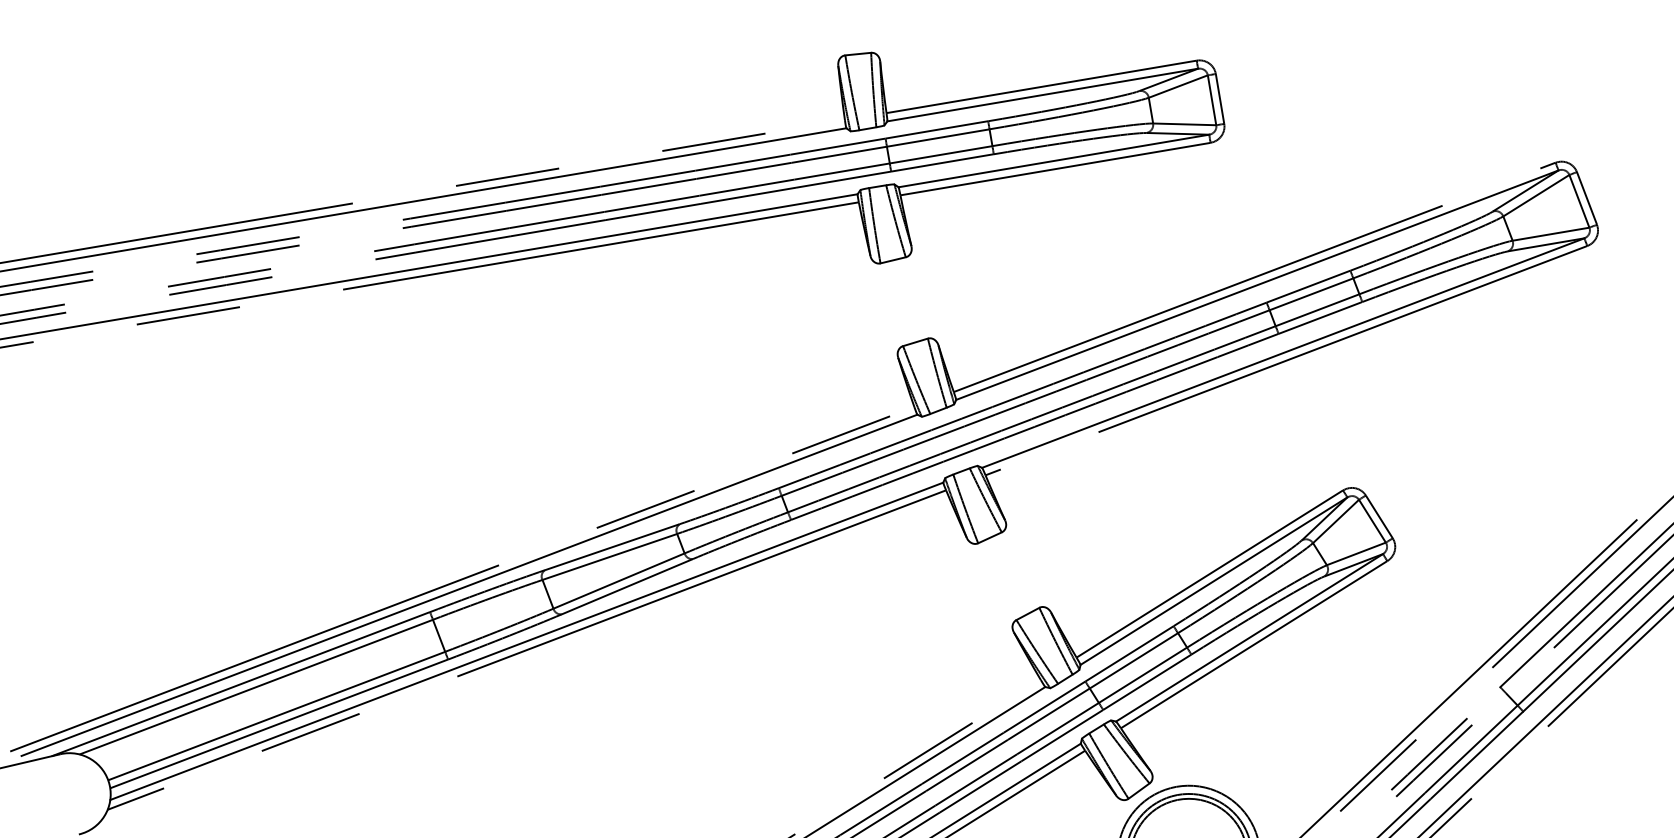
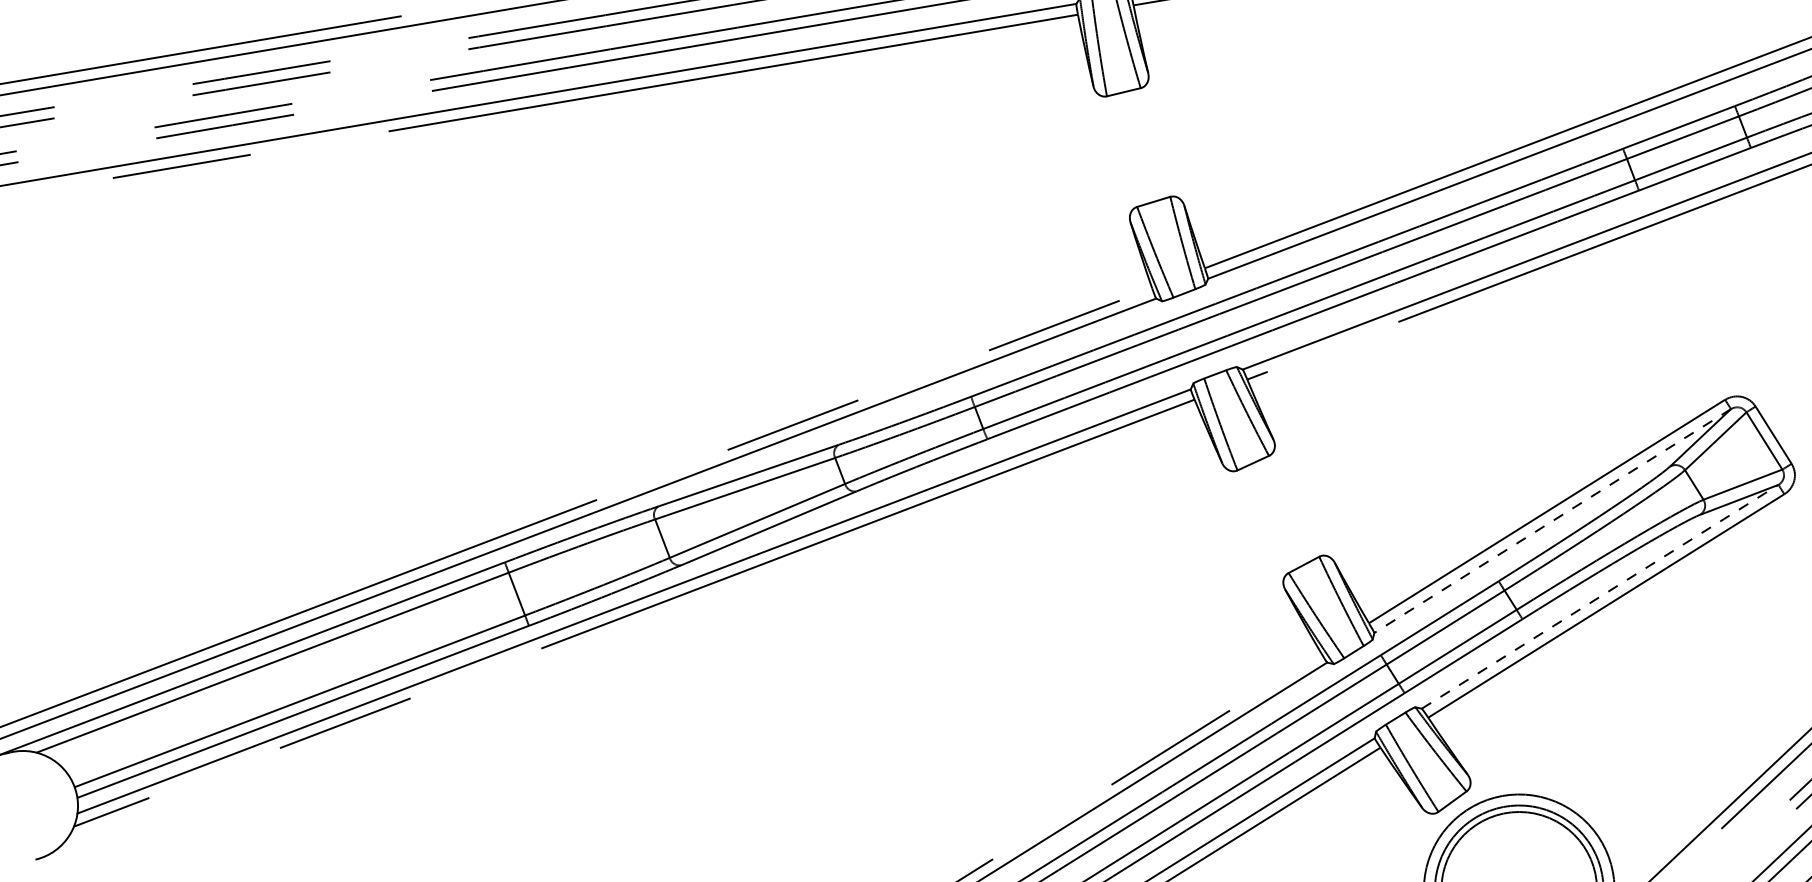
line: (1214, 581) -> (1553, 521), solid -> dashed
line: (1249, 637) -> (1600, 596), solid -> dashed

